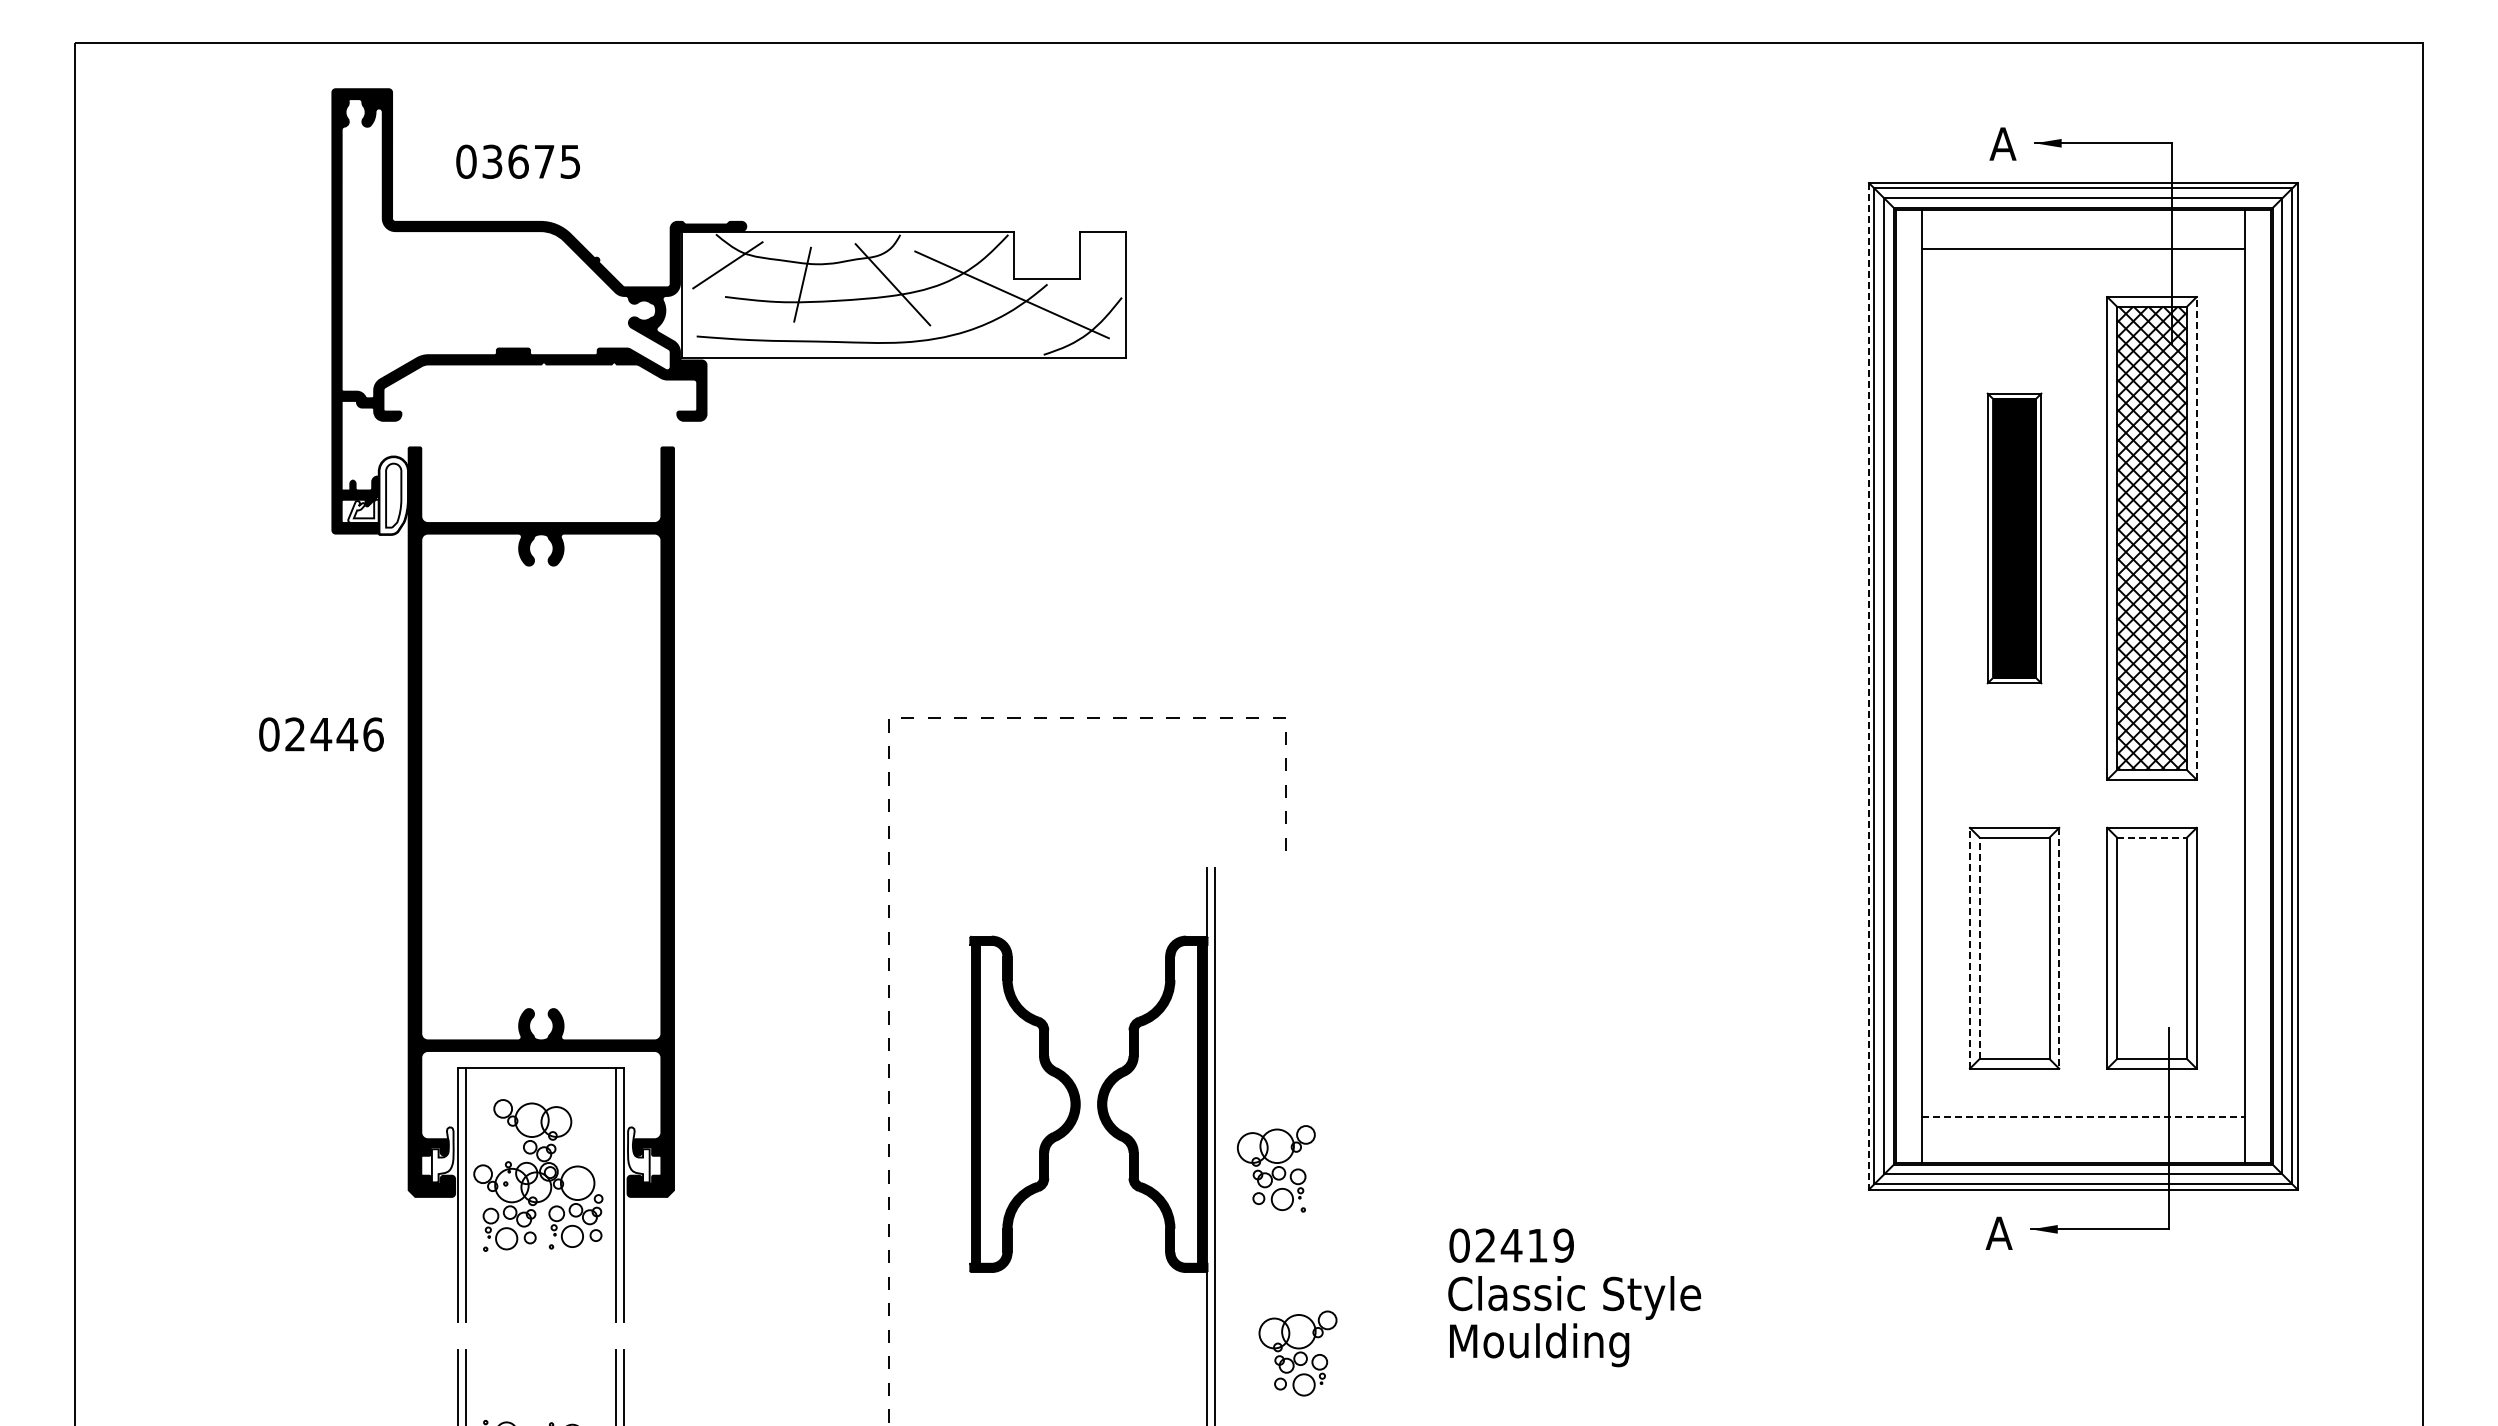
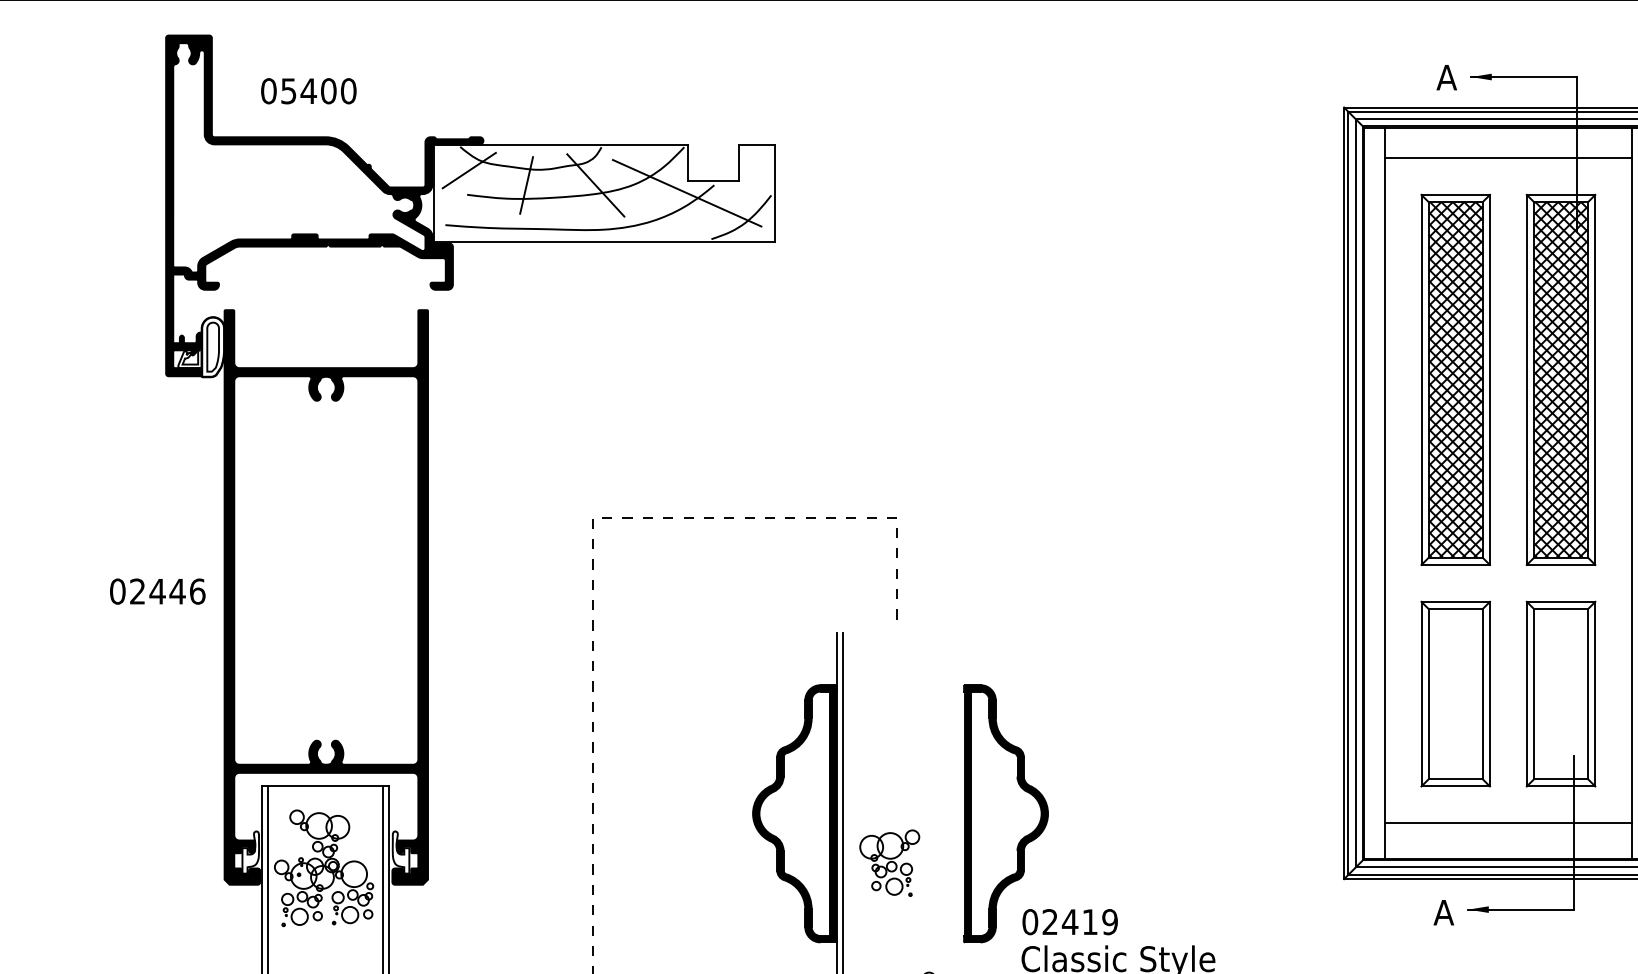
text: (531, 161) -> (318, 90), 03675 -> 05400
line: (2196, 537) -> (1595, 379), dashed -> solid
part: (2014, 538) -> (1455, 380), size x1.67
line: (1869, 686) -> (1344, 493), dashed -> solid
text: (321, 734) -> (157, 591), moved
line: (2152, 837) -> (1561, 609), dashed -> solid
line: (1969, 947) -> (1421, 693), dashed -> solid
line: (1979, 948) -> (1428, 694), dashed -> solid
line: (2059, 948) -> (1490, 694), dashed -> solid
part: (1024, 1103) -> (1005, 813), moved
line: (2083, 1116) -> (1508, 823), dashed -> solid

